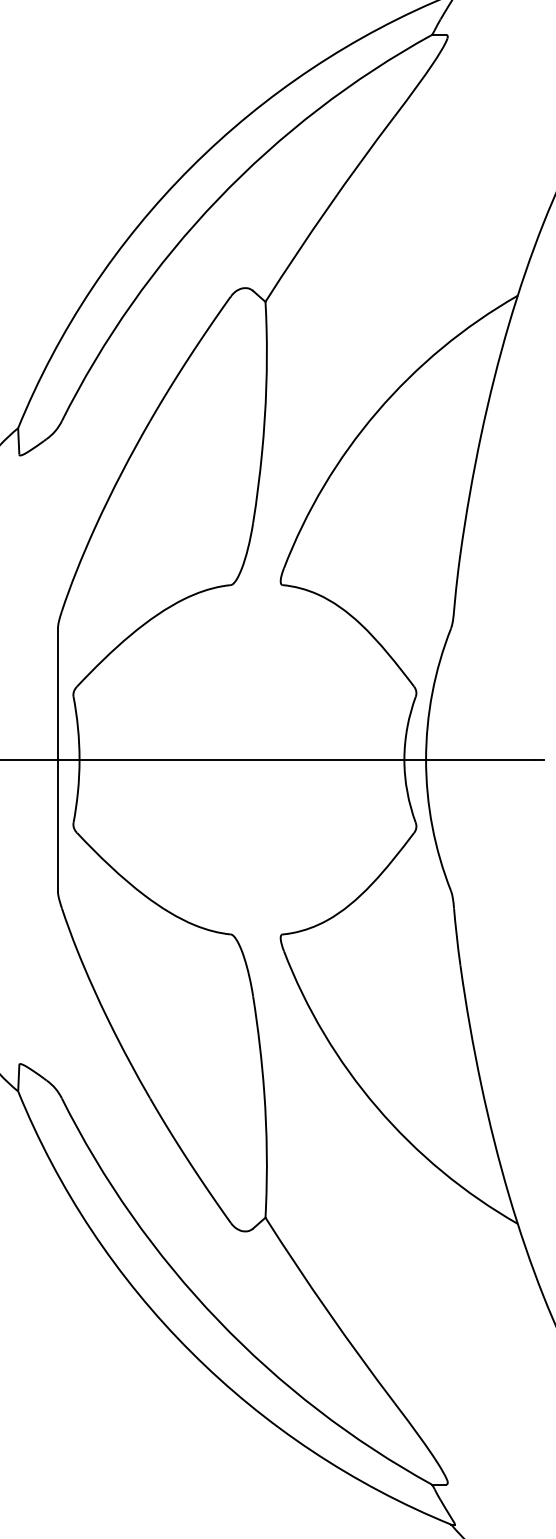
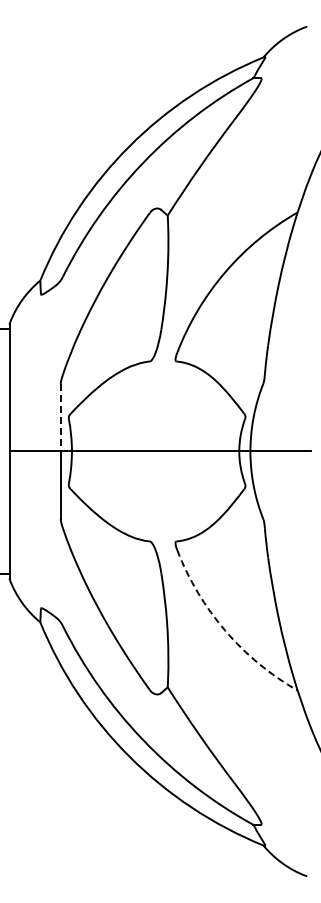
line: (57, 693) -> (60, 417), solid -> dashed
arc: (377, 1107) -> (225, 630), solid -> dashed

